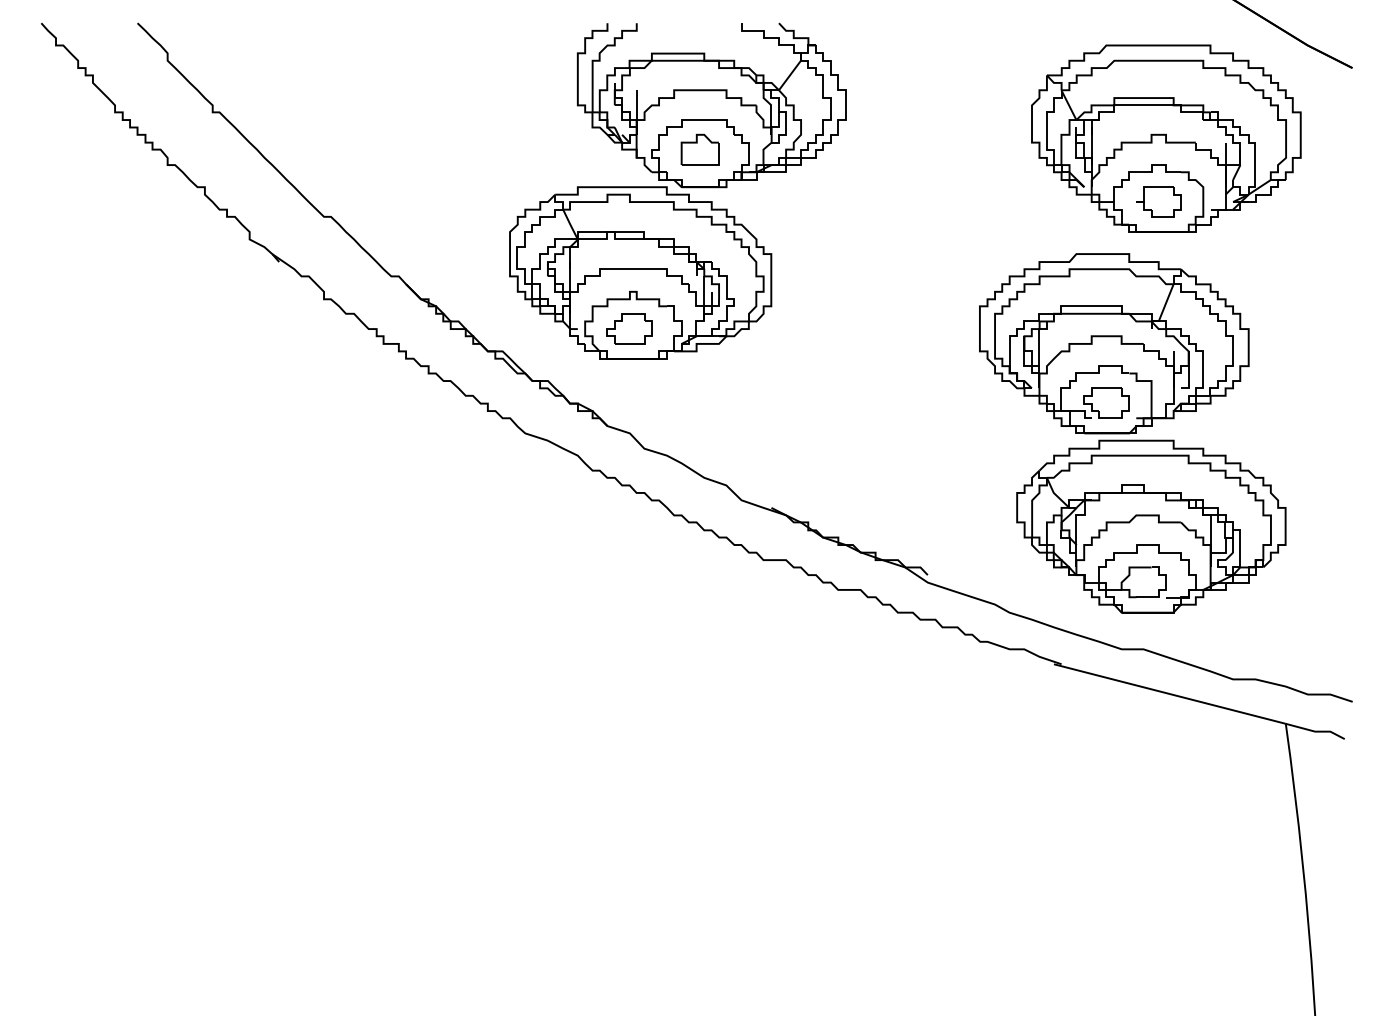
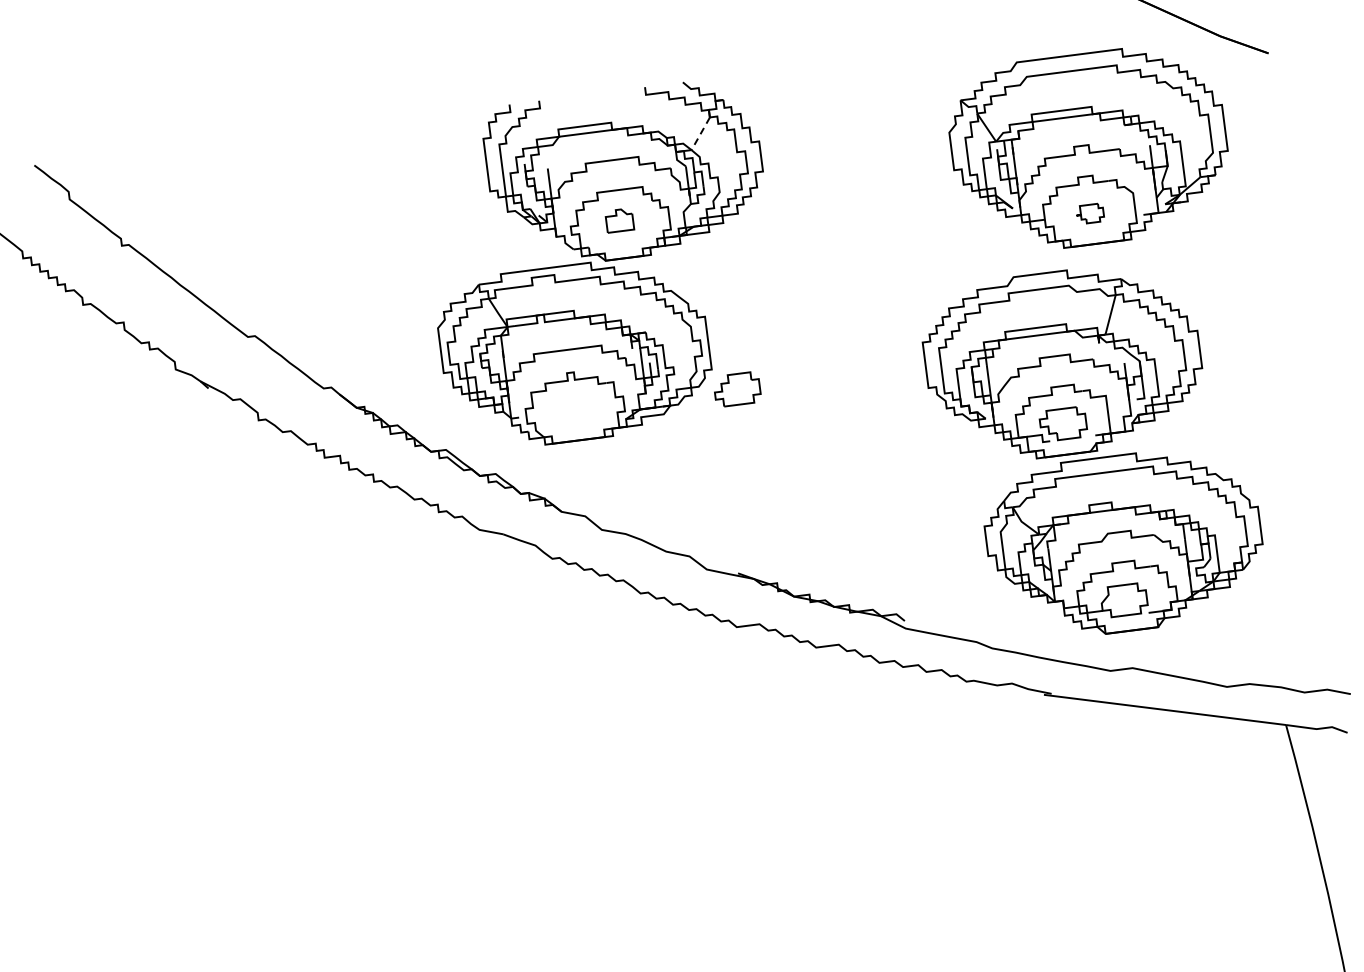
line: (789, 75) -> (700, 133), solid -> dashed
part: (699, 149) -> (618, 220), size x0.7
part: (1158, 201) -> (1089, 213), size x0.6
part: (629, 328) -> (737, 389), moved

